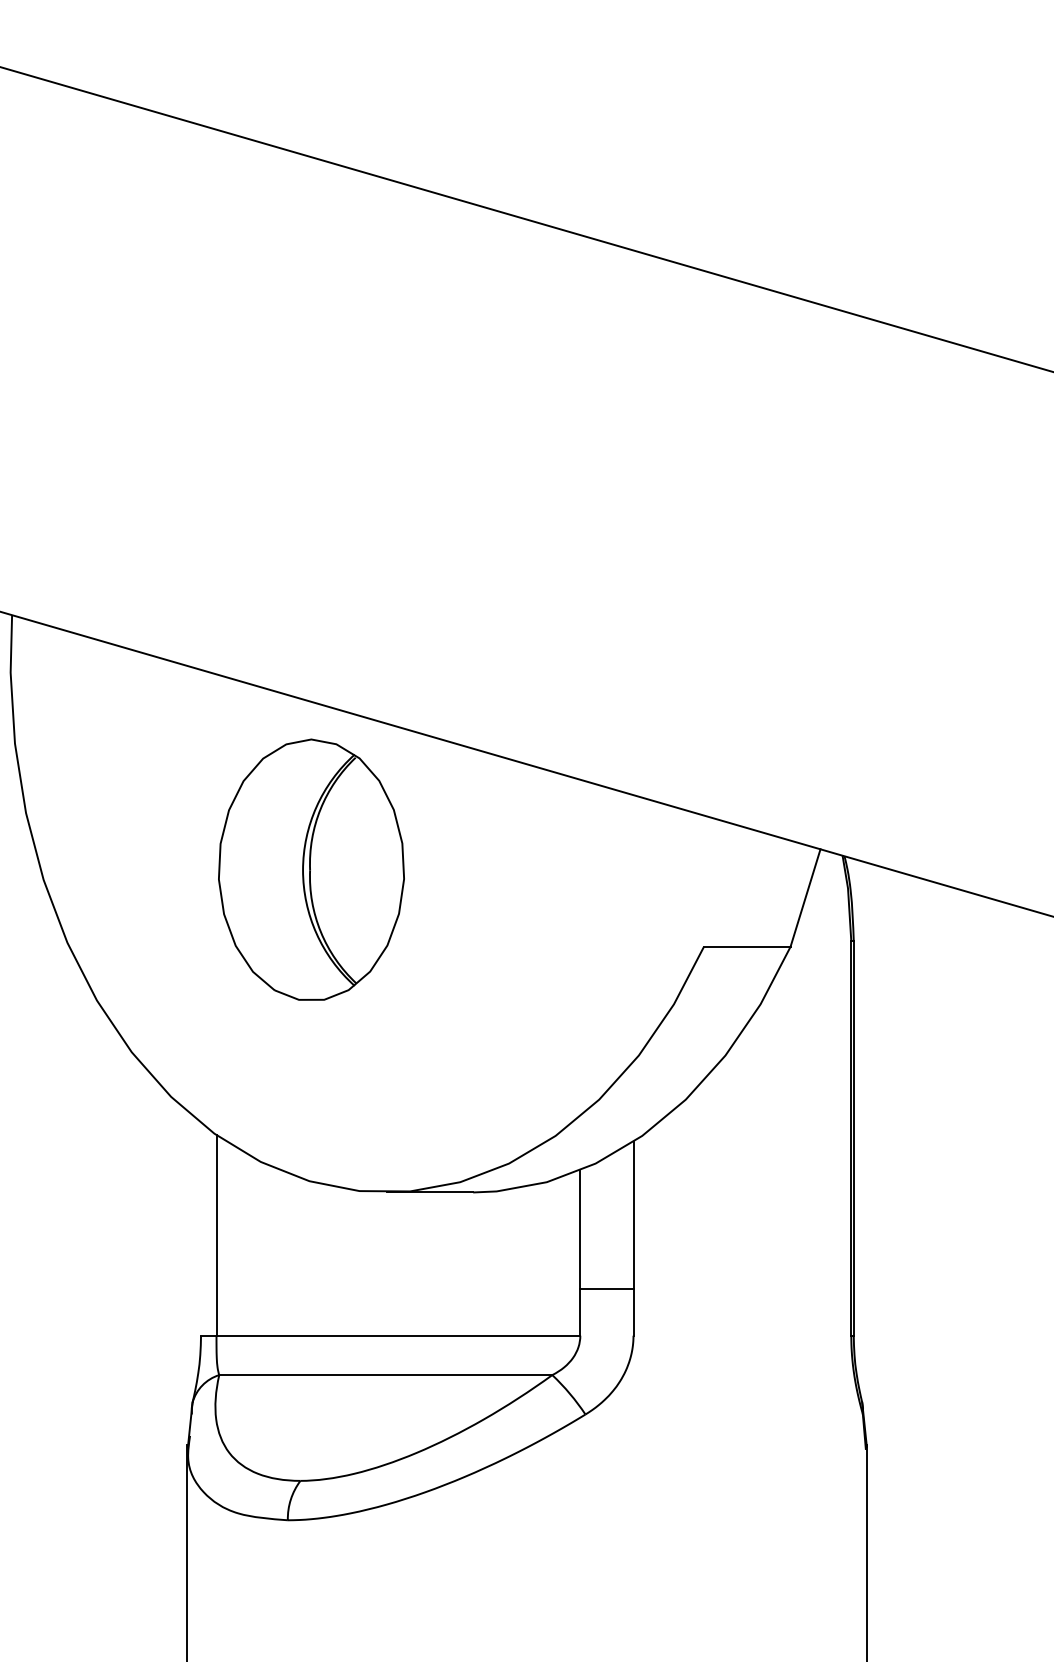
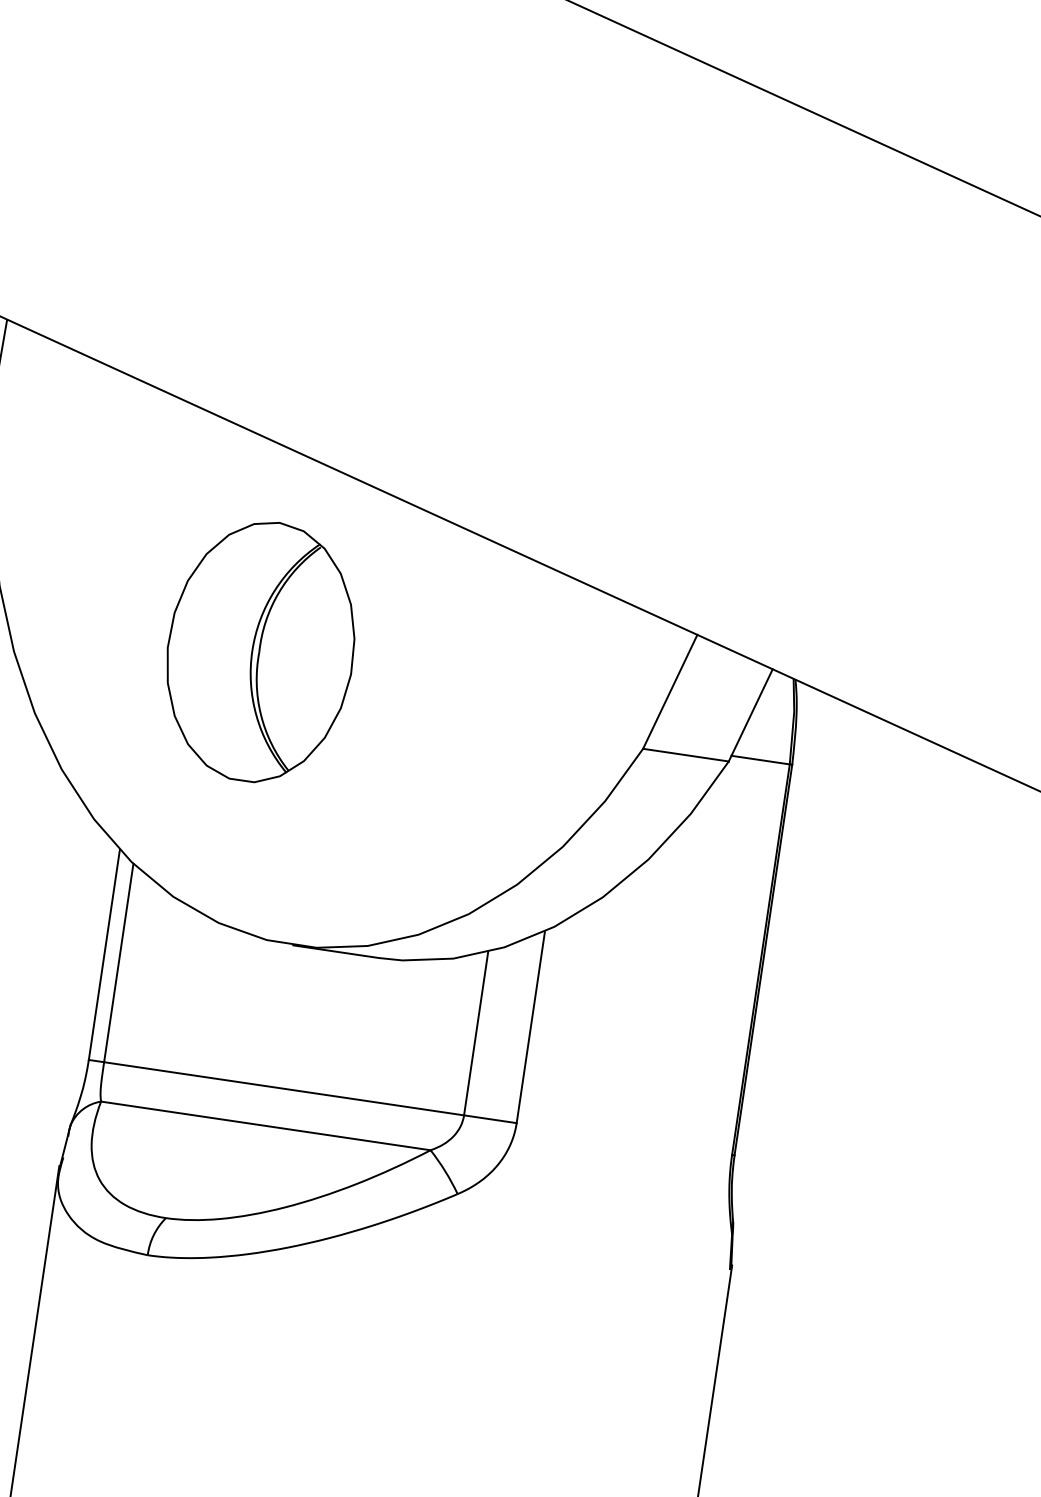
part: (311, 869) -> (260, 651), moved
line: (721, 886) -> (669, 691), added
line: (821, 940) -> (760, 759), added
line: (201, 1229) -> (104, 954), added
line: (606, 1288) -> (489, 1118), moved

